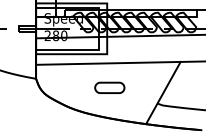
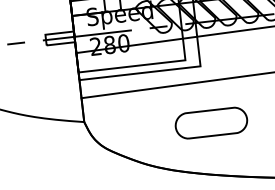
part: (109, 87) -> (210, 122), size x1.43

